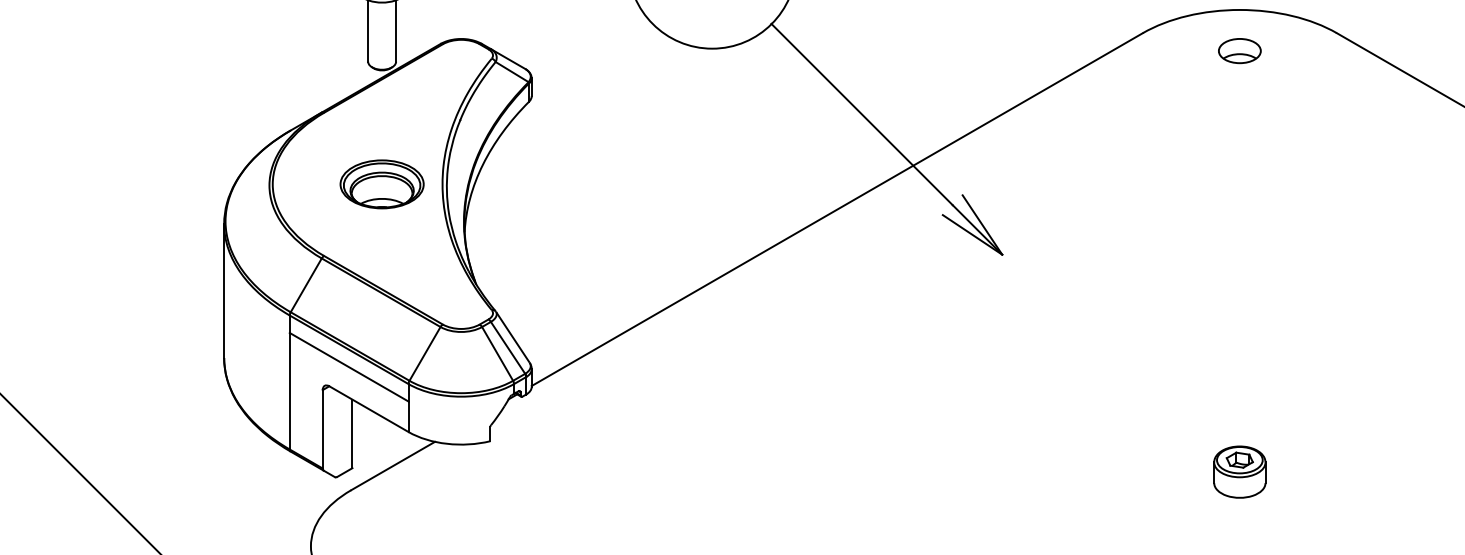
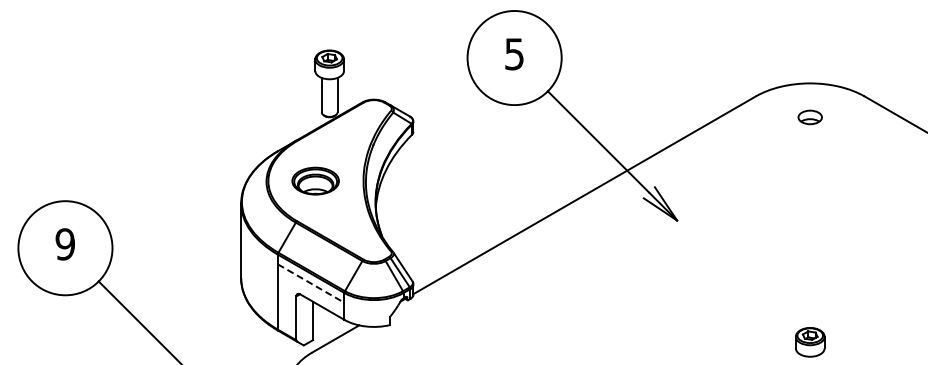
part: (1238, 51) -> (809, 117), moved
part: (381, 183) -> (315, 180), moved
line: (349, 367) -> (311, 283), solid -> dashed

